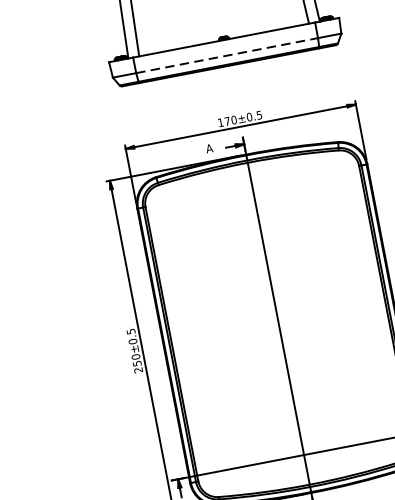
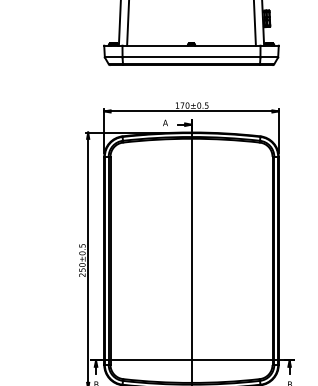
line: (227, 55) -> (191, 57), dashed -> solid

